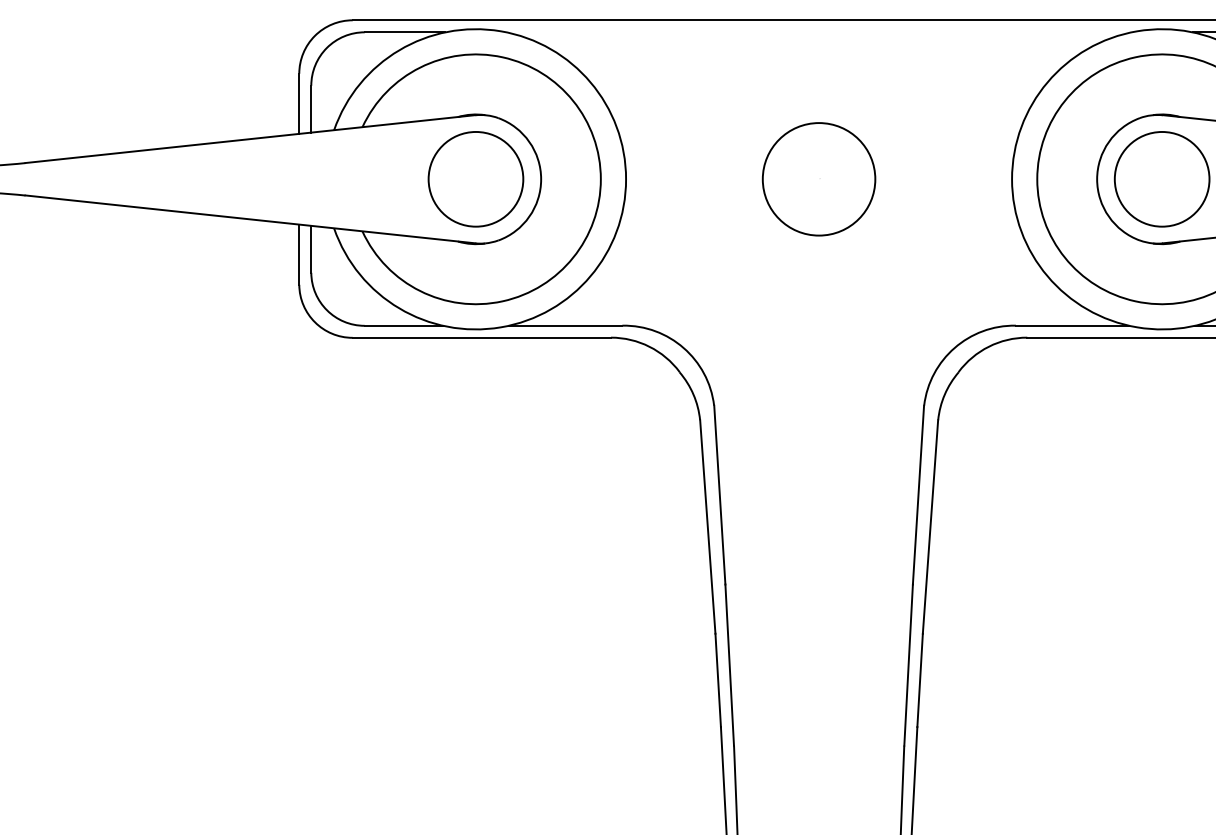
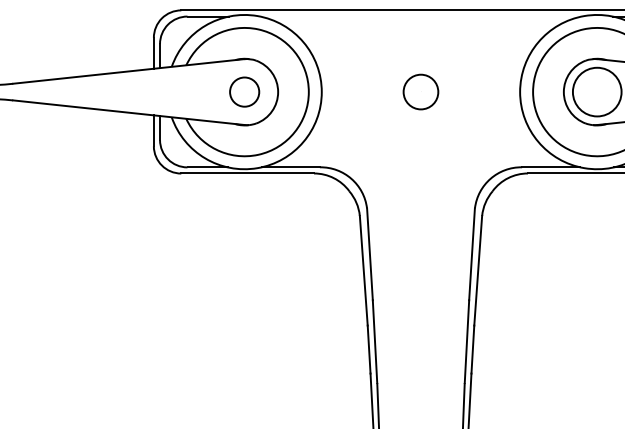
circle: (475, 178) -> (244, 91), size x0.6
circle: (818, 178) -> (420, 91), size x0.6

